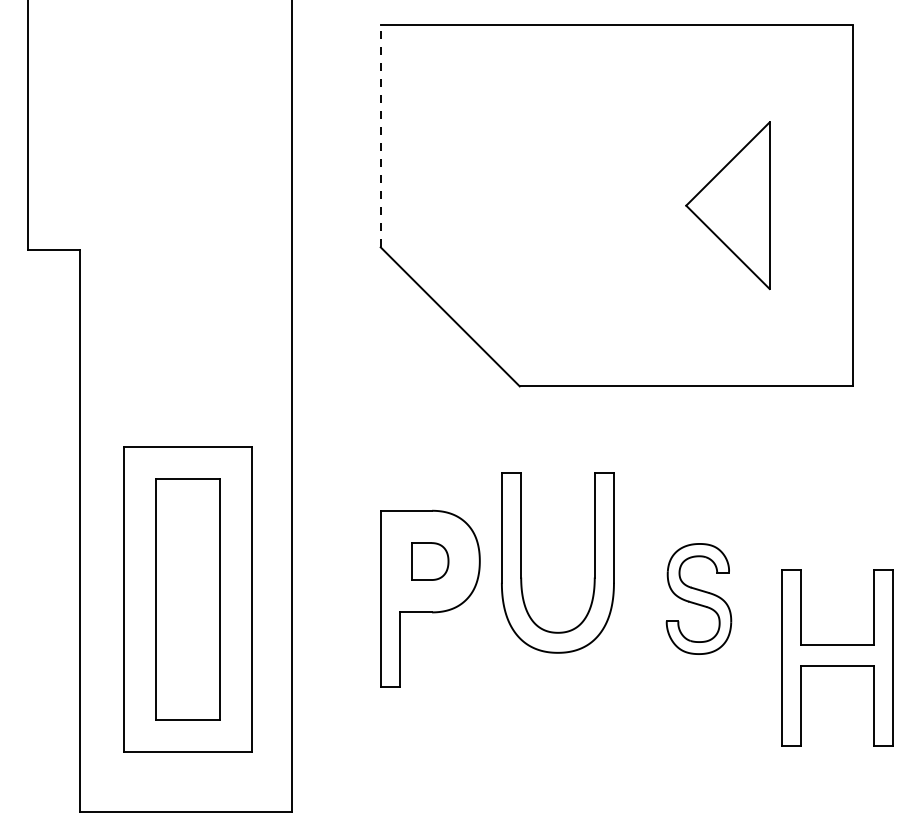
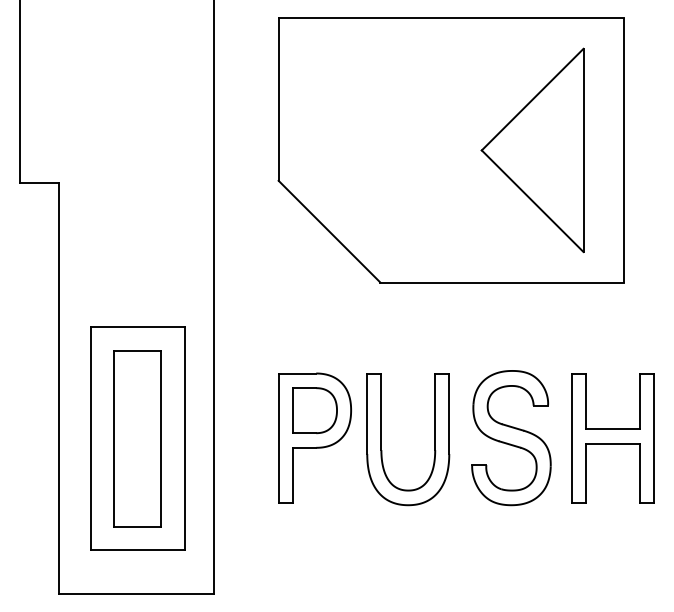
line: (380, 135) -> (278, 98), dashed -> solid
part: (727, 205) -> (532, 150), size x1.67
part: (430, 561) -> (315, 410), size x1.67
part: (521, 562) -> (381, 439), moved
part: (698, 598) -> (511, 437), size x1.67
part: (837, 657) -> (612, 437), moved

